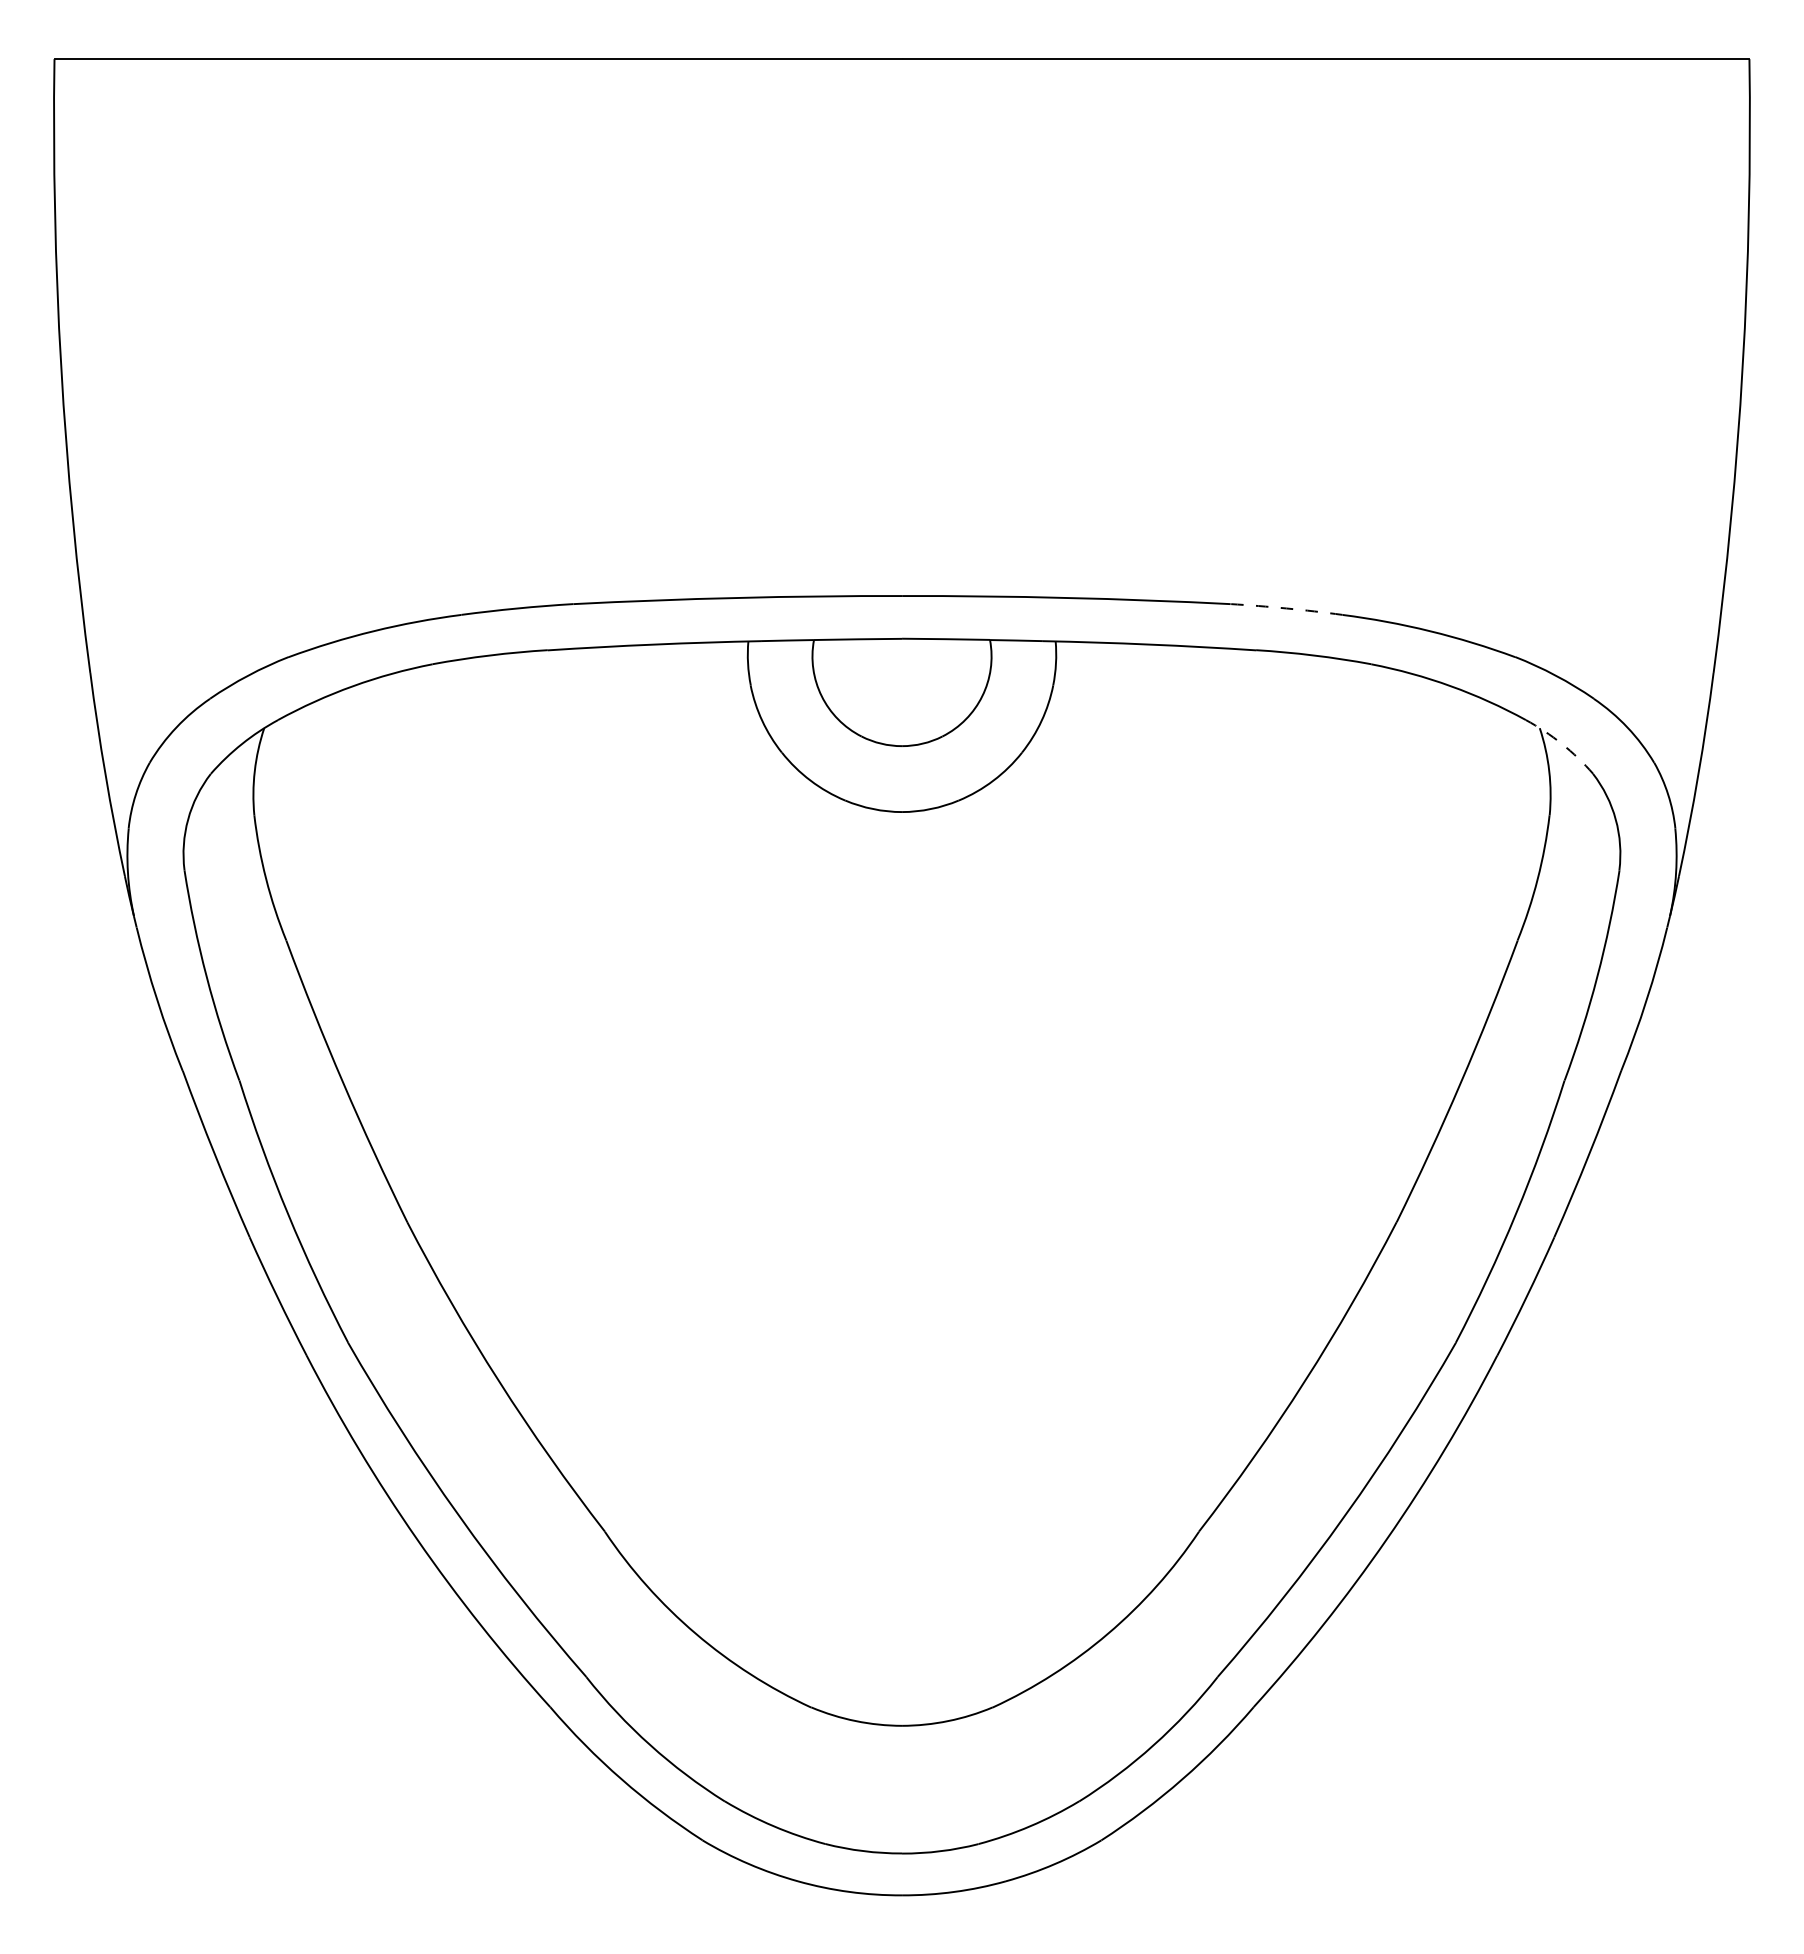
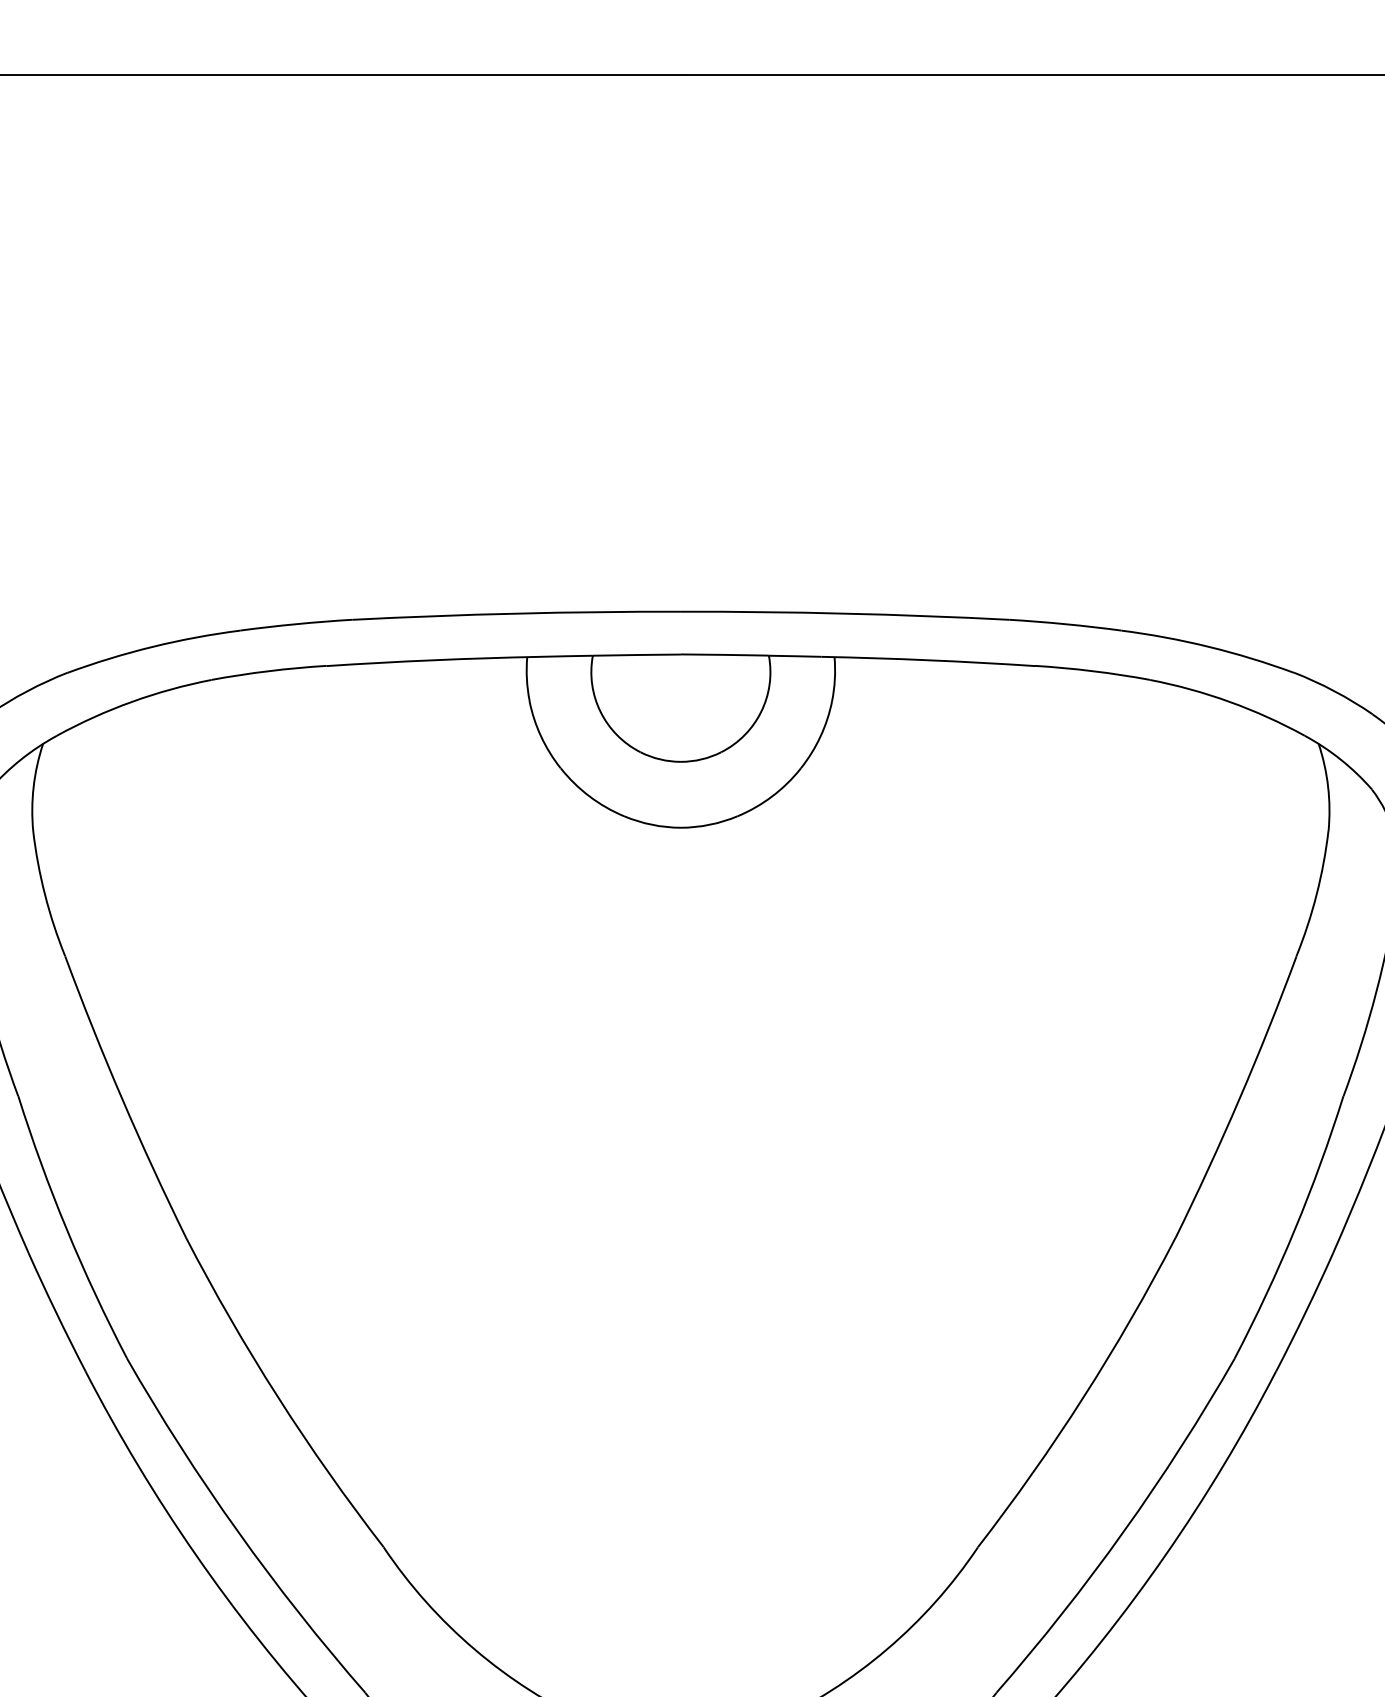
arc: (1286, 608) -> (1065, 624), dashed -> solid
arc: (1561, 743) -> (1340, 759), dashed -> solid

